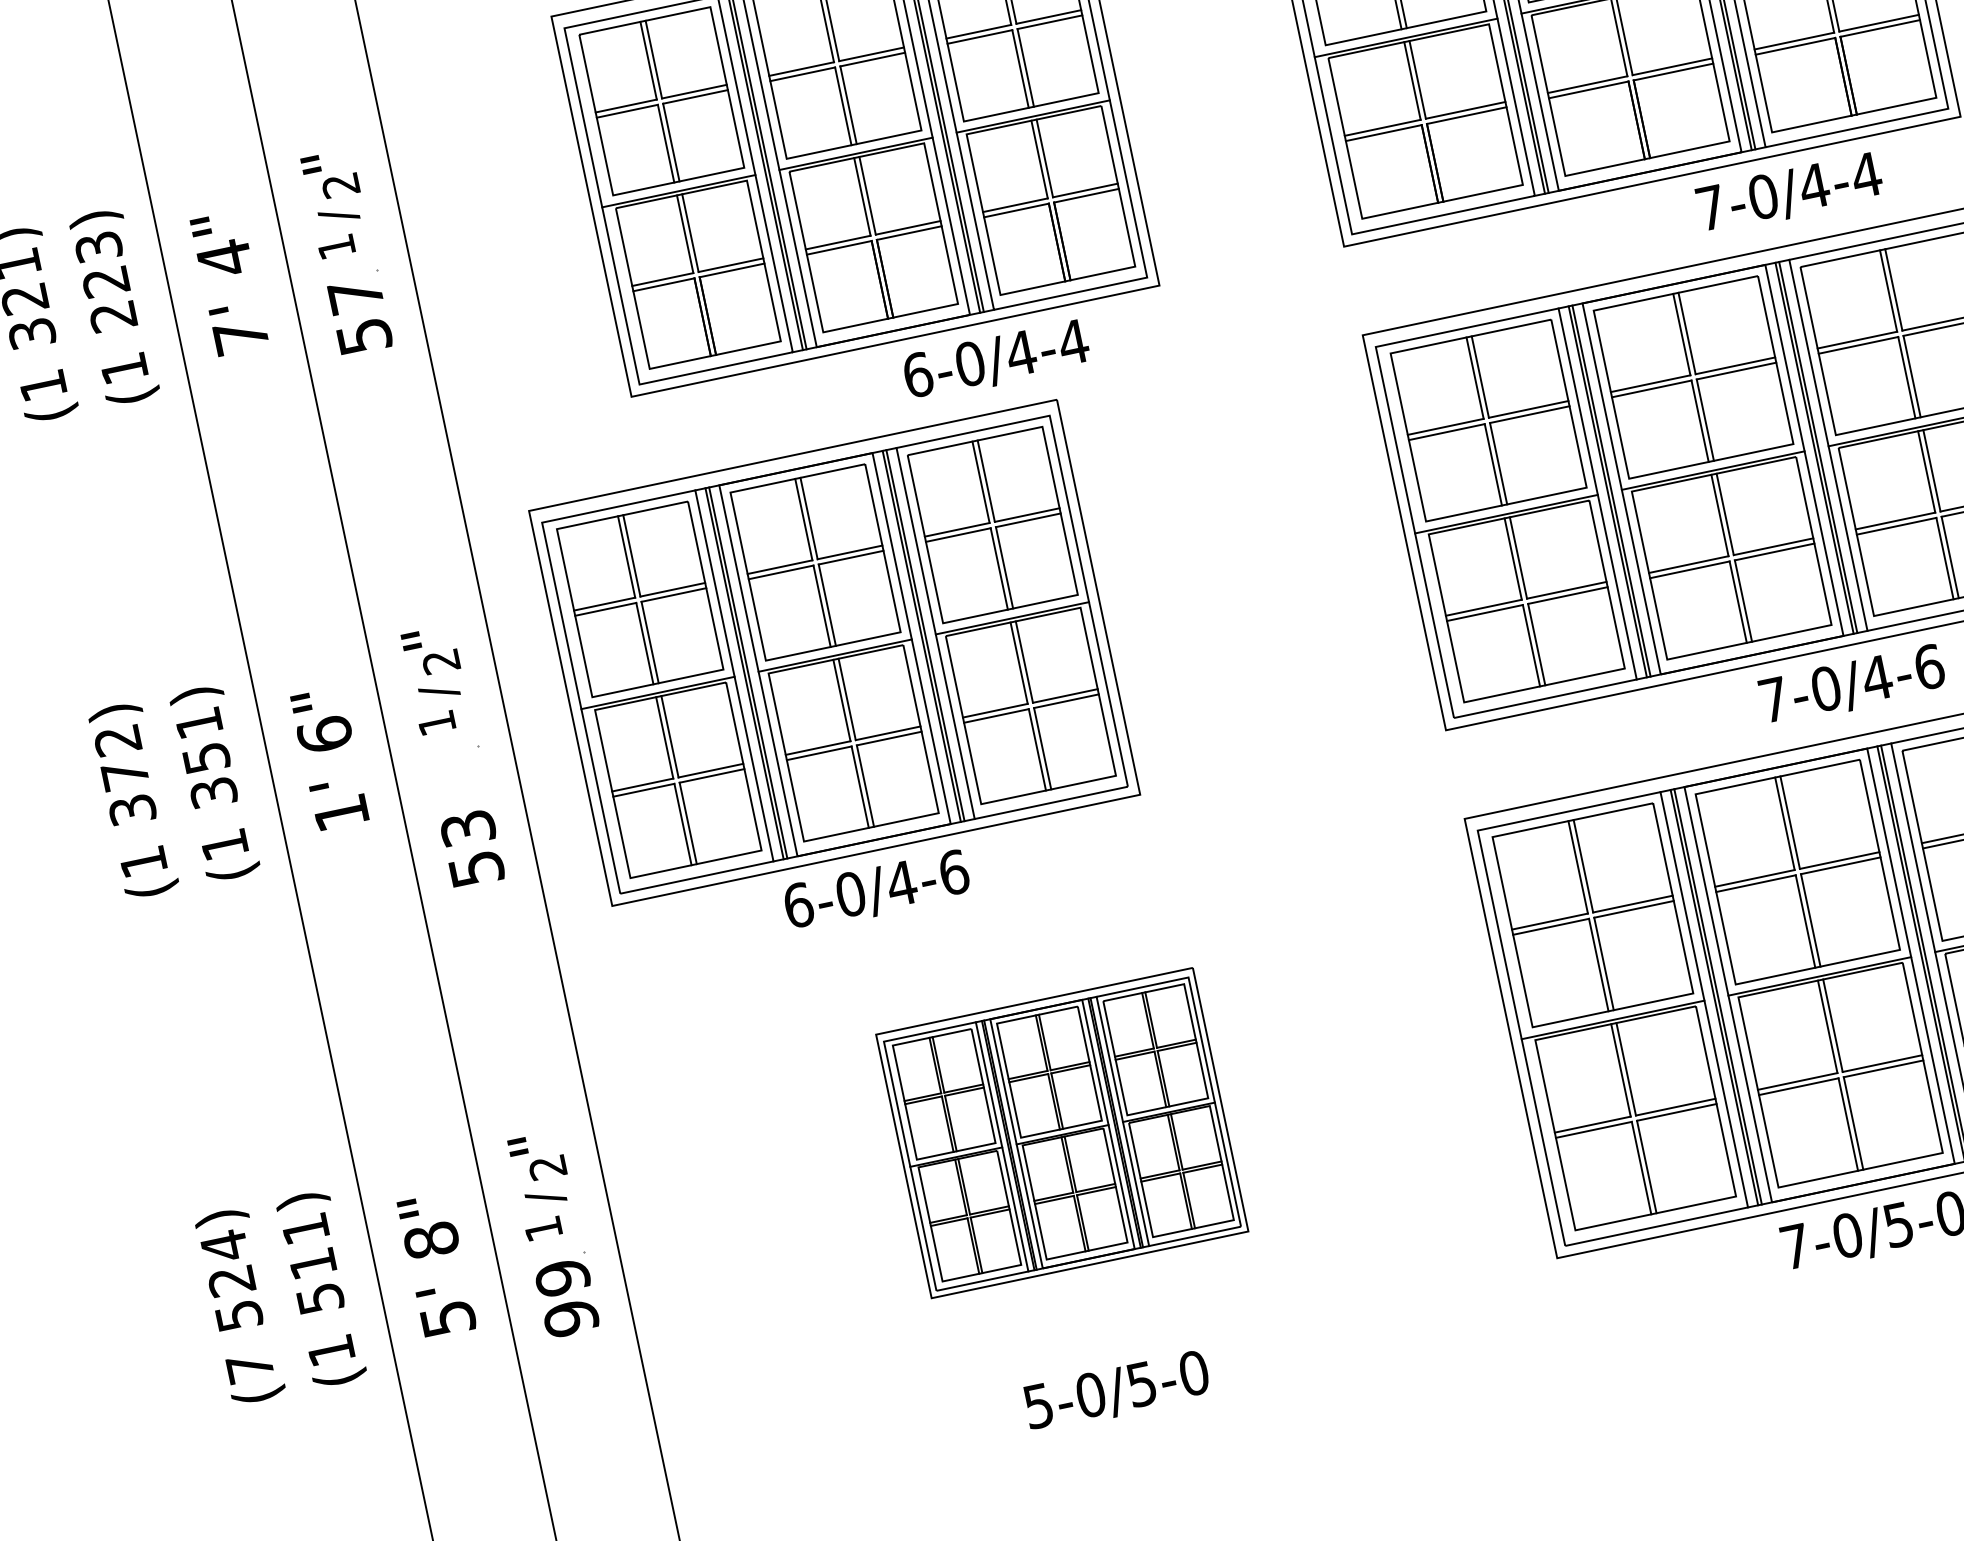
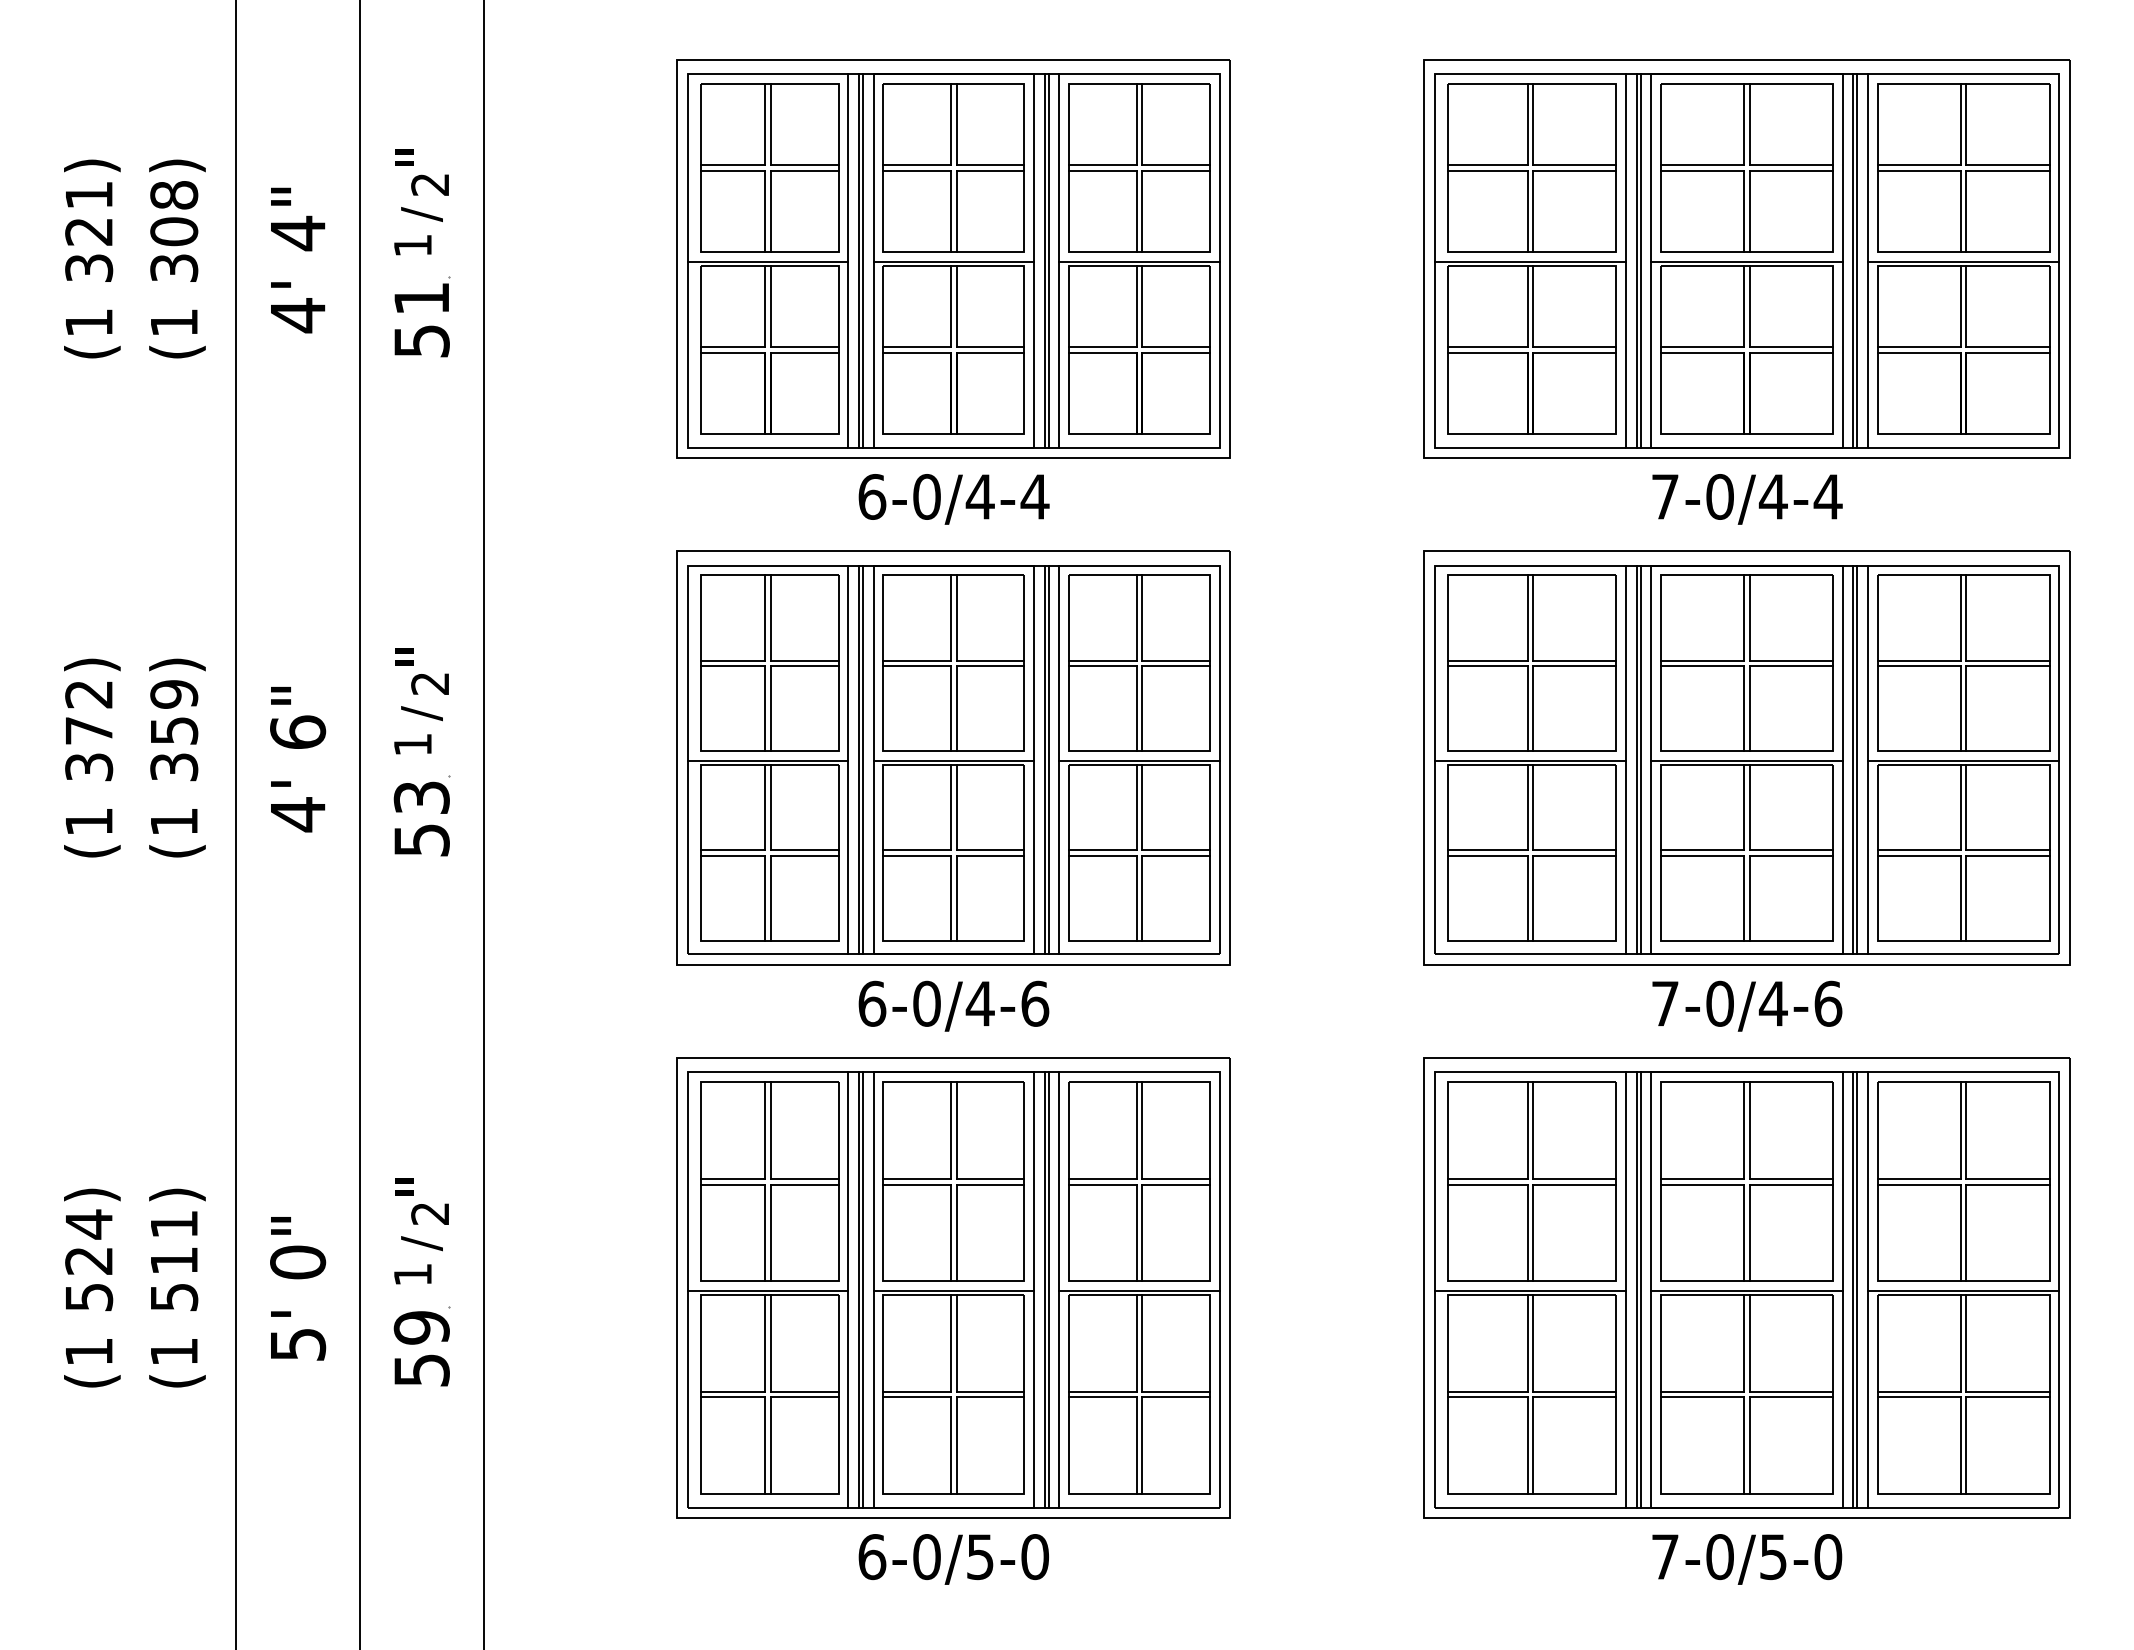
text: (1790, 193) -> (1747, 499), moved
text: (106, 281) -> (174, 231), 223) -> 308)
text: (355, 295) -> (421, 298), 57 -> 51
text: (241, 336) -> (298, 315), 7' -> 4'
text: (996, 361) -> (953, 499), moved
part: (834, 652) -> (953, 757), moved
text: (1852, 684) -> (1747, 1005), moved
text: (199, 723) -> (174, 694), 351) -> 359)
text: (341, 812) -> (298, 814), 1' -> 4'
text: (471, 848) -> (421, 818), moved
text: (876, 890) -> (953, 1005), moved
part: (1061, 1132) -> (953, 1287), size x1.67
text: (430, 1240) -> (297, 1262), 8" -> 0"
text: (571, 1318) -> (421, 1370), 99 -> 59
text: (250, 1367) -> (89, 1351), (7 -> (1
text: (1038, 1406) -> (872, 1557), 5-0/5-0 -> 6-0/5-0

